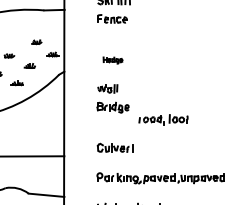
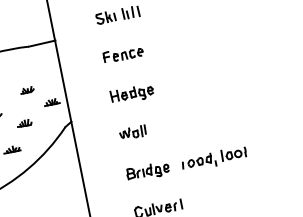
part: (112, 18) -> (123, 53), moved
part: (112, 60) -> (131, 94), size x1.67
part: (112, 107) -> (147, 171), moved

